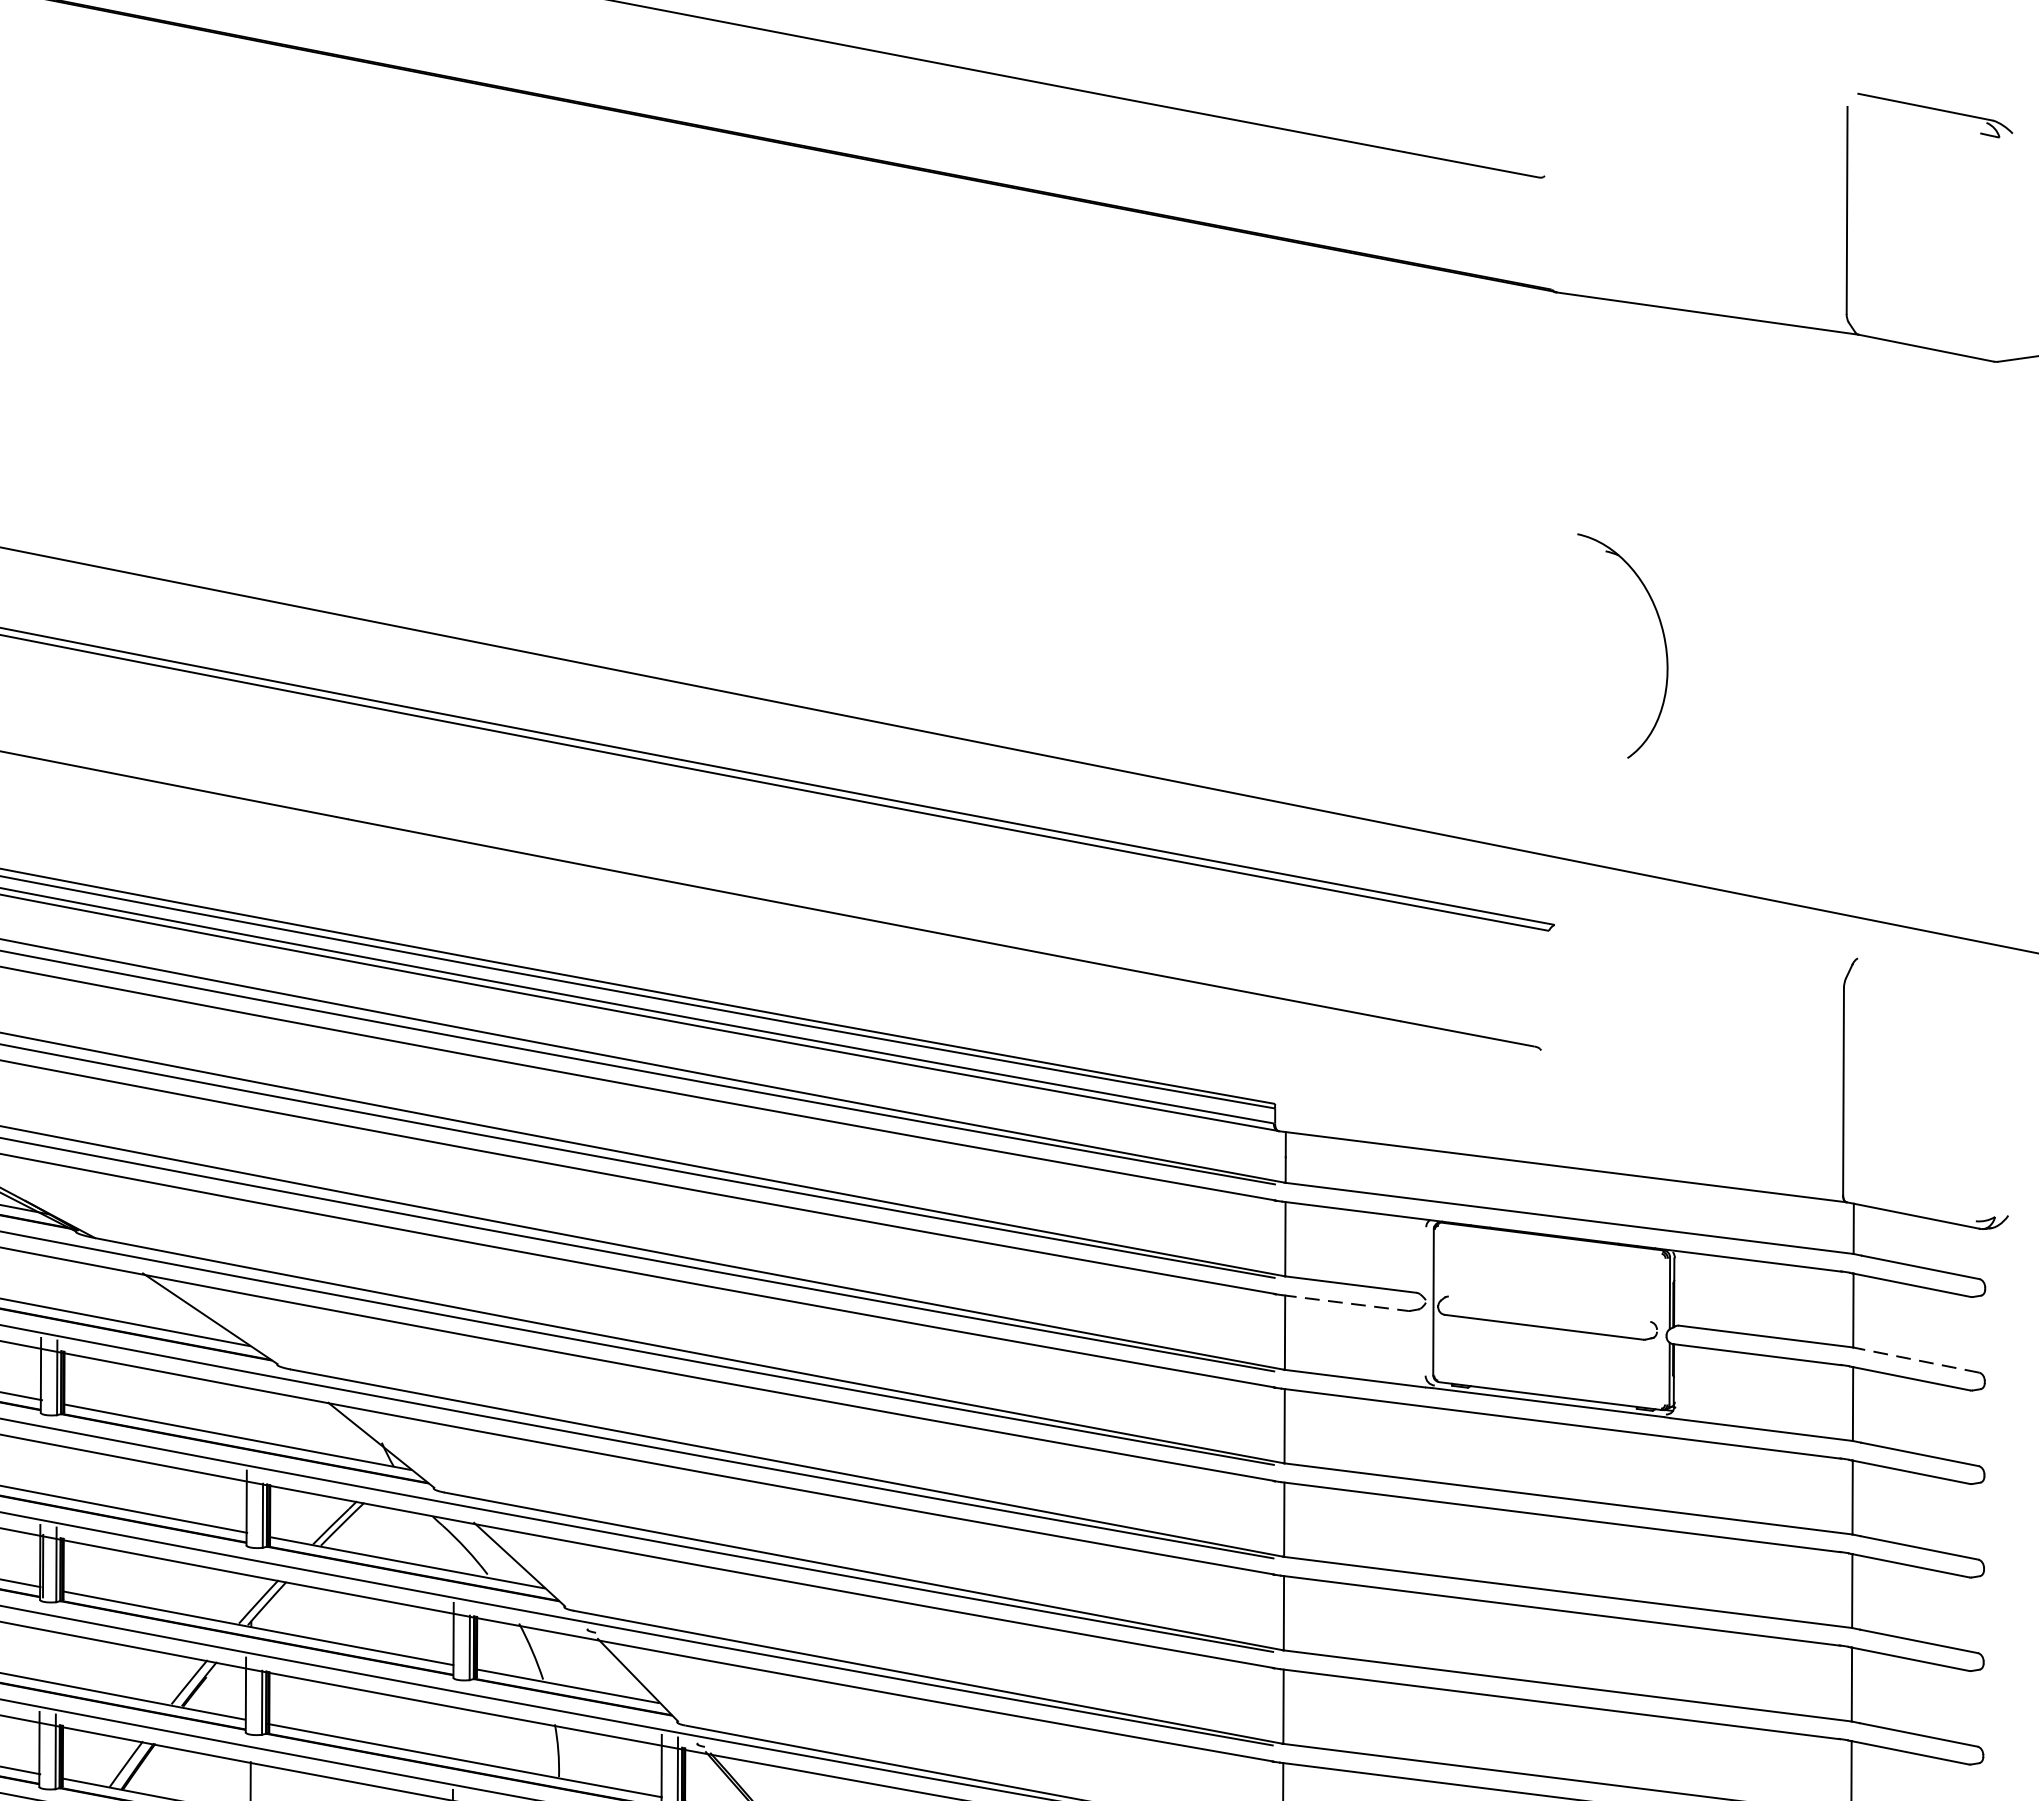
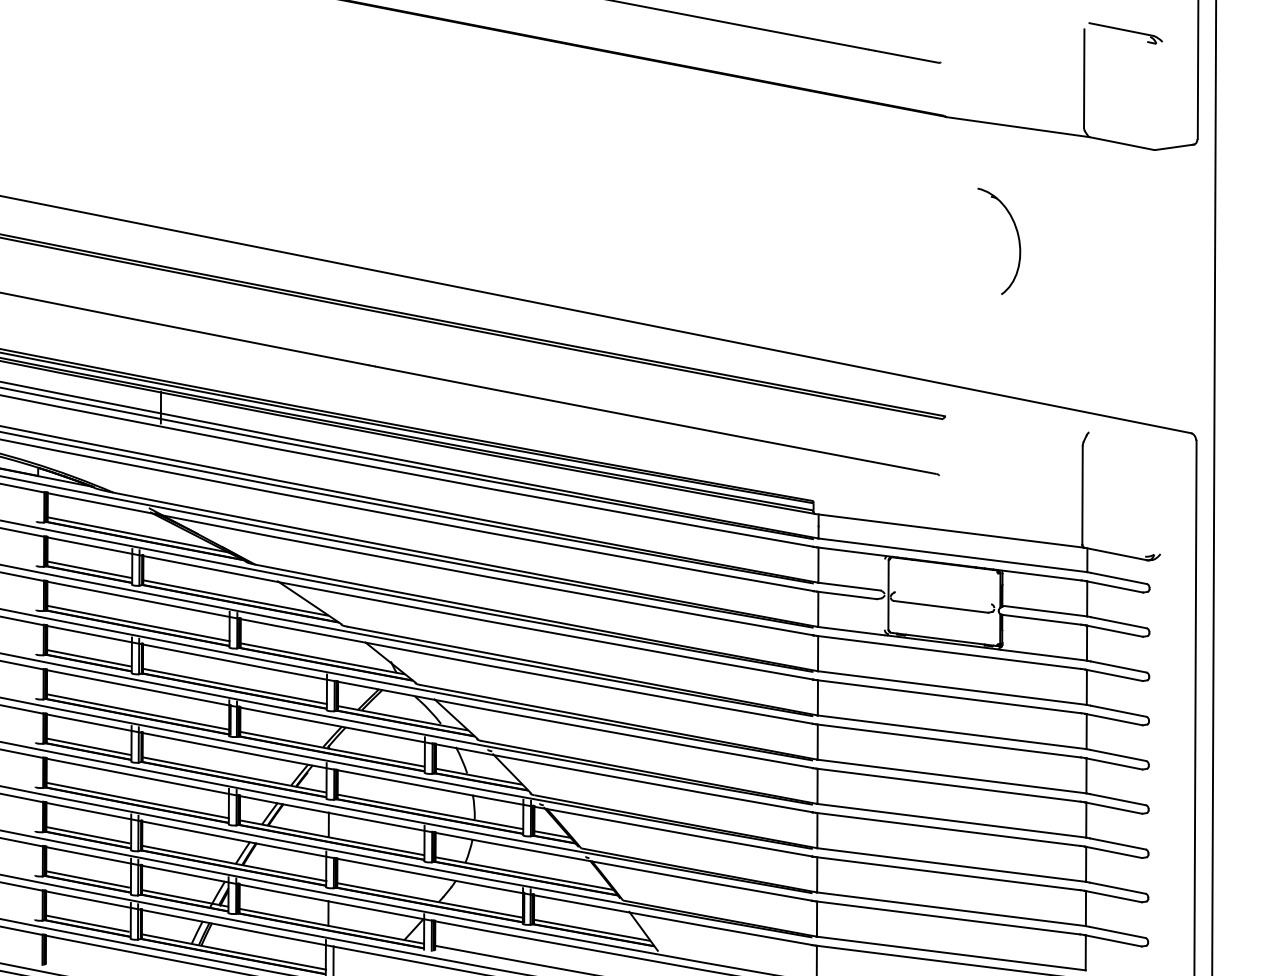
part: (1661, 637) -> (1017, 237), moved
line: (1346, 1303) -> (847, 595), dashed -> solid
line: (1919, 1360) -> (1118, 622), dashed -> solid

